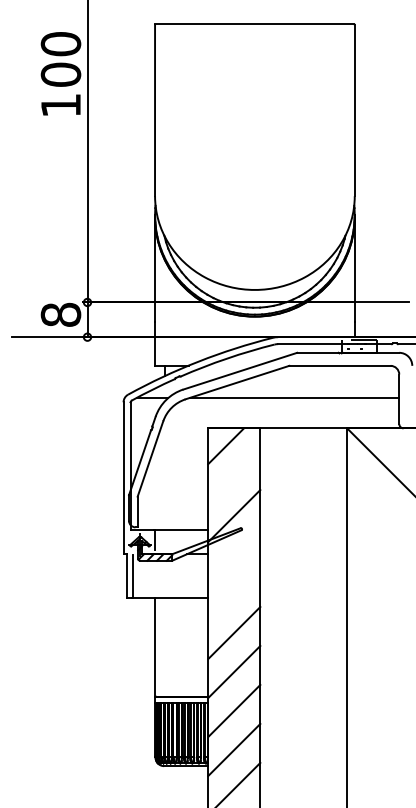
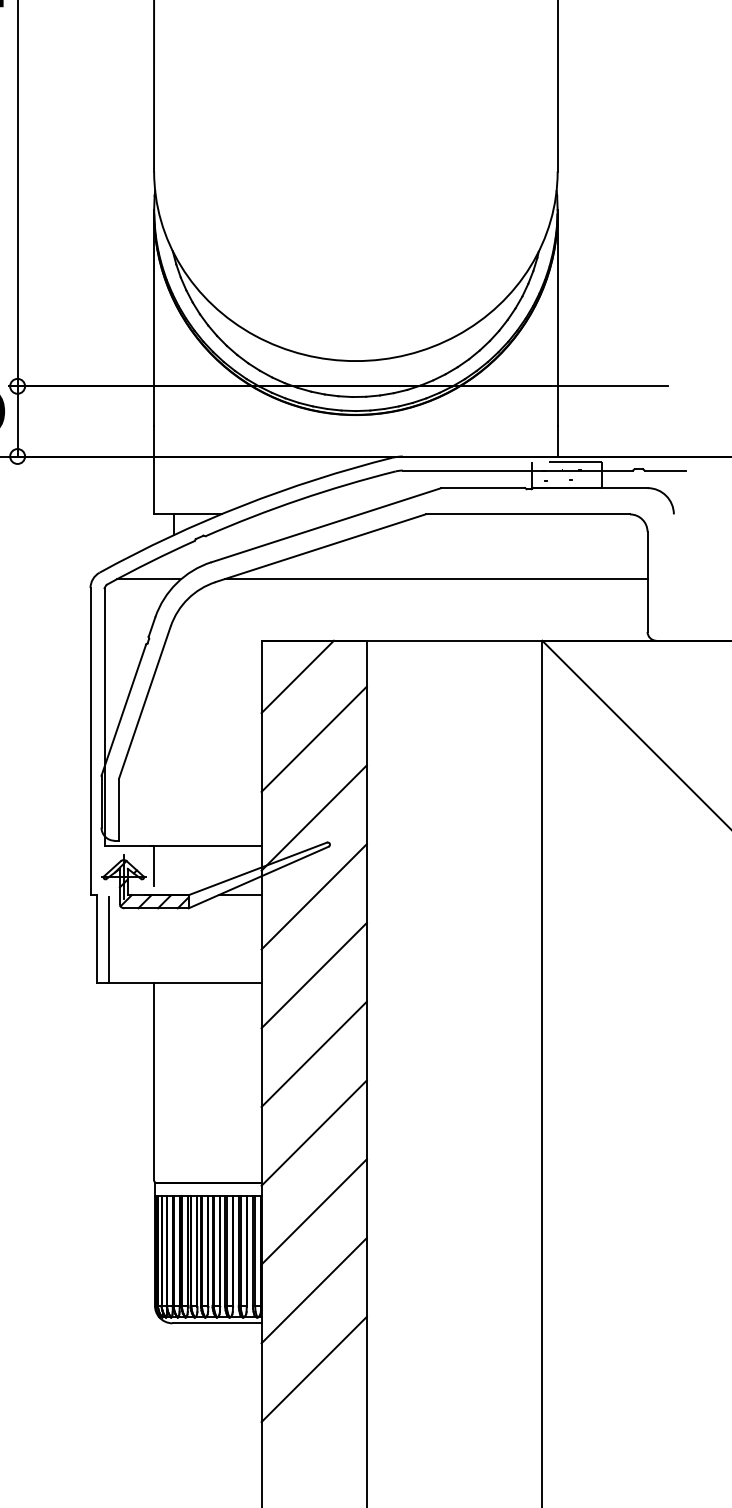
line: (234, 477) -> (314, 740), added
line: (234, 555) -> (314, 897), added
line: (234, 594) -> (314, 976), added

